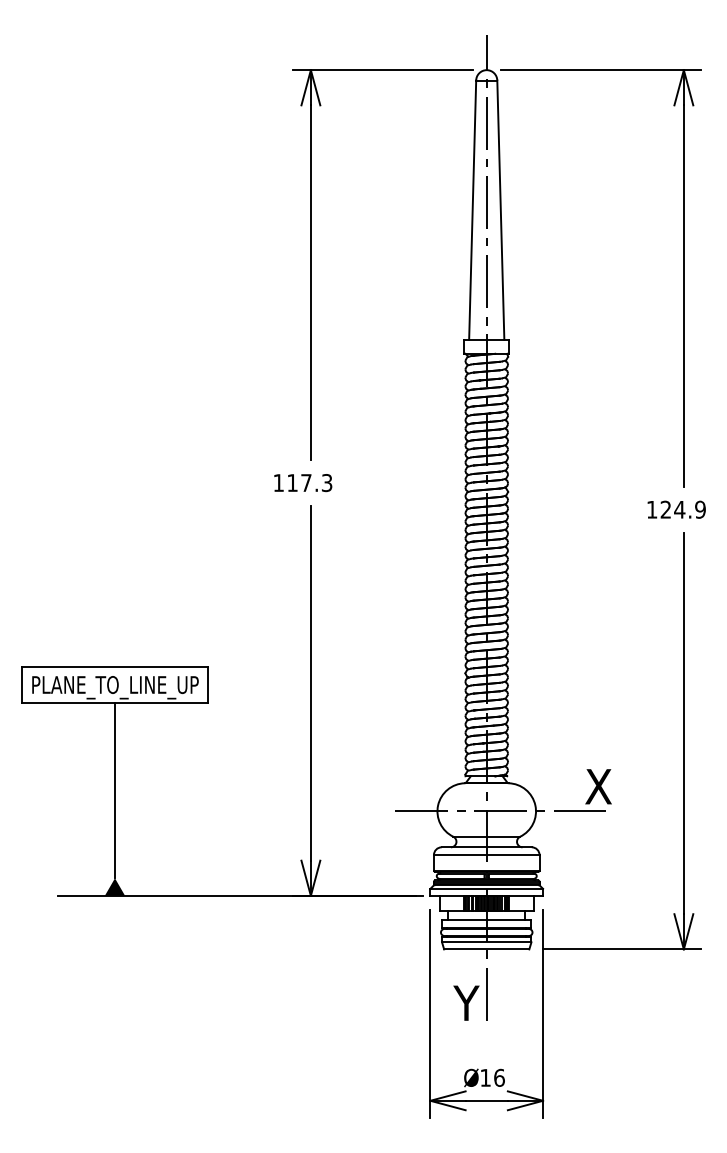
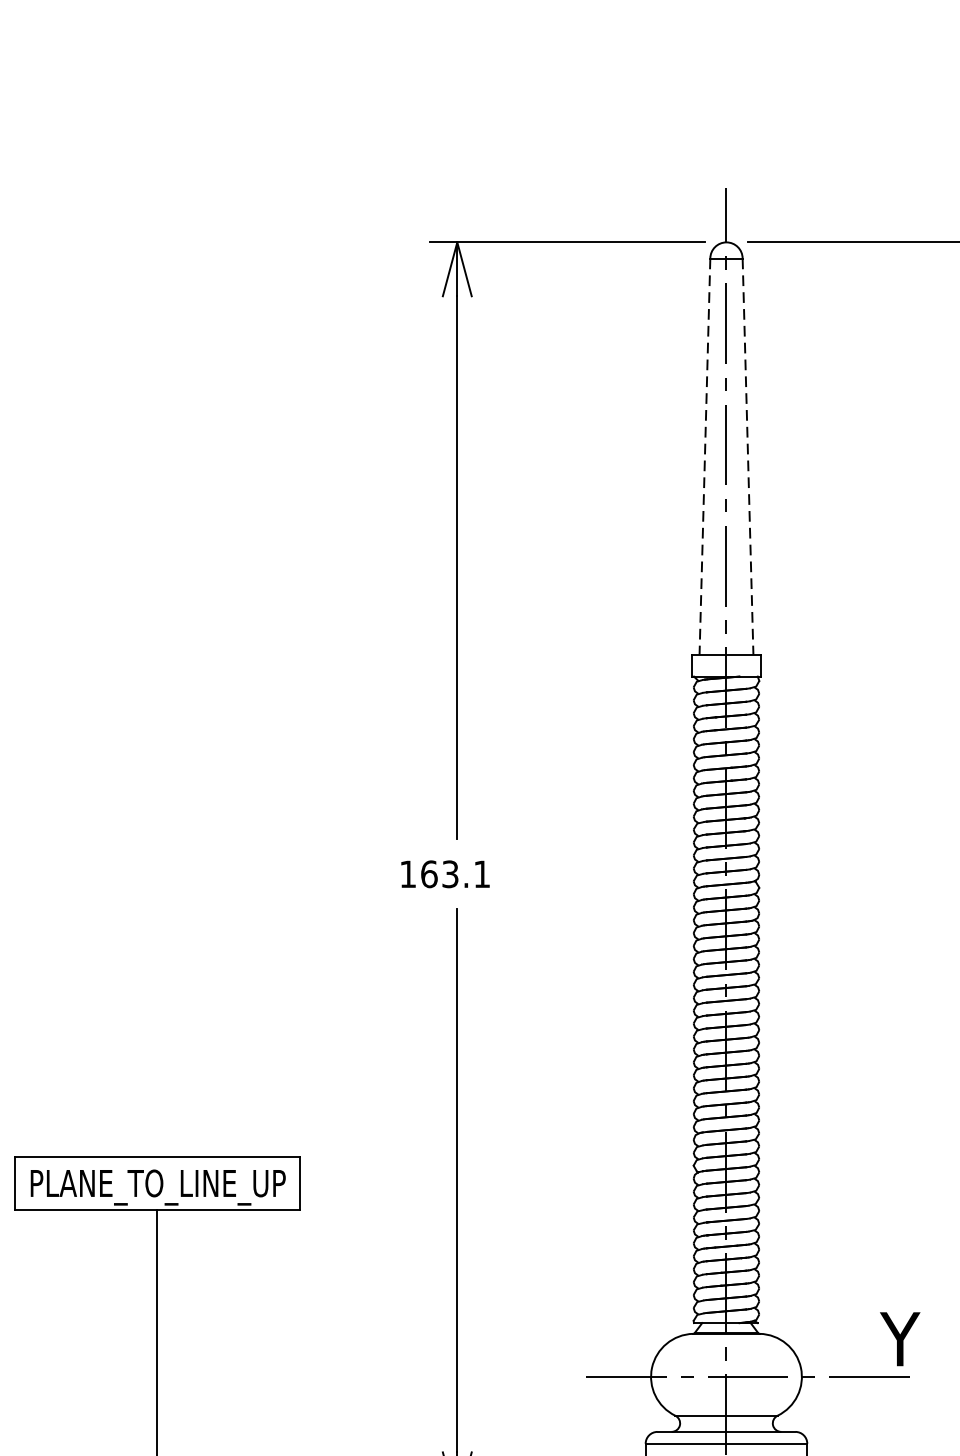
line: (472, 210) -> (704, 457), solid -> dashed
line: (500, 210) -> (747, 457), solid -> dashed
text: (309, 483) -> (455, 875), 117.3 -> 163.1
text: (599, 786) -> (899, 1338), X -> Y

